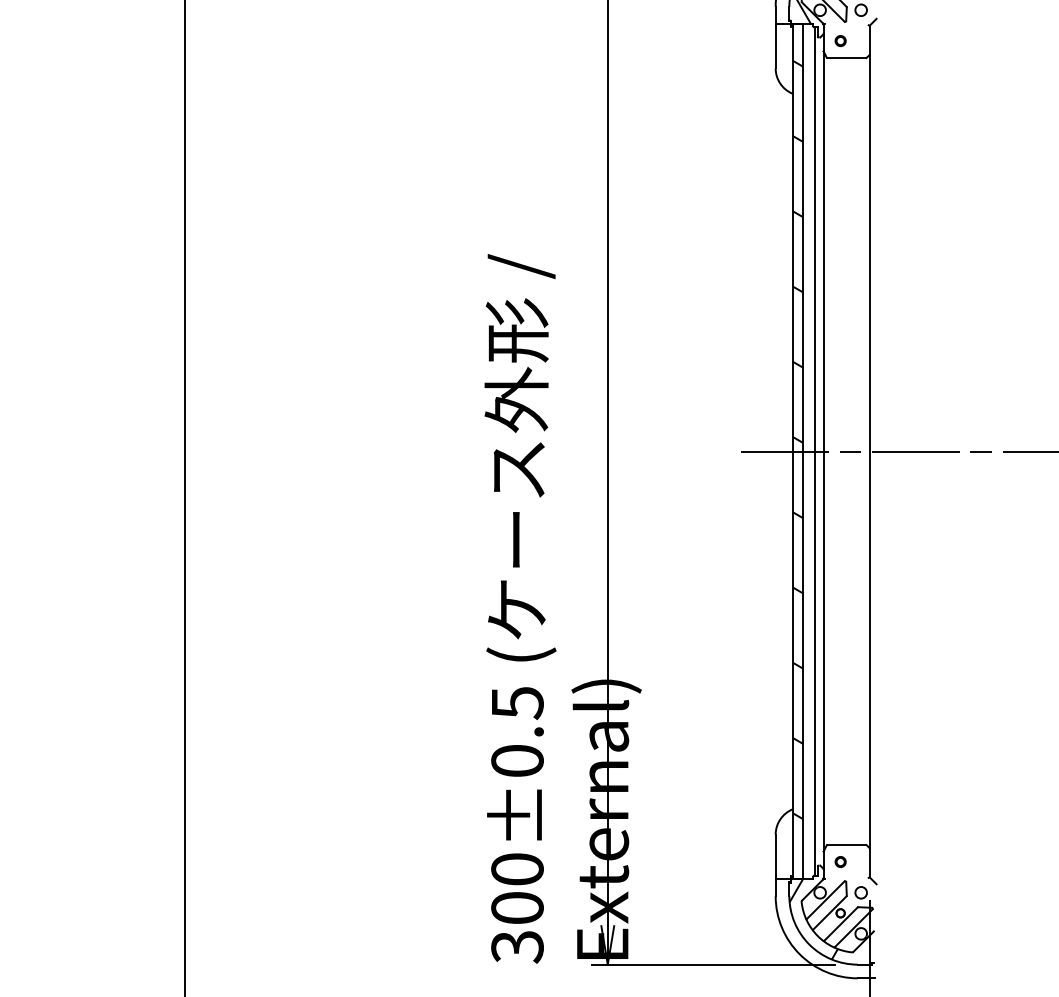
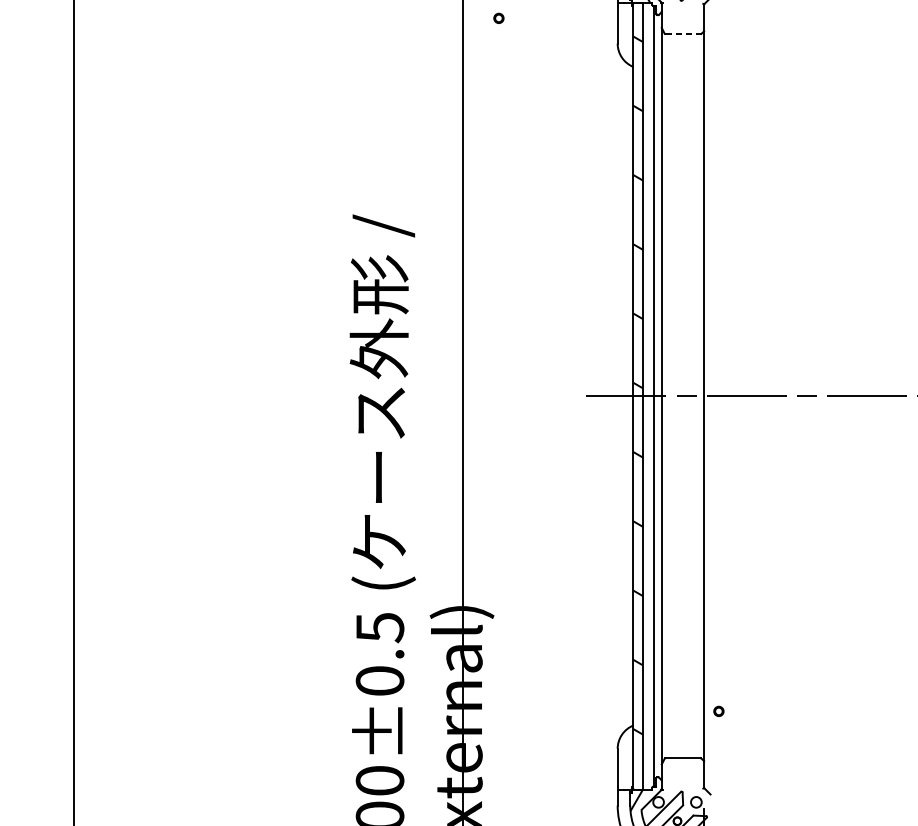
part: (840, 41) -> (498, 18), moved
line: (847, 58) -> (683, 34), solid -> dashed
part: (840, 861) -> (718, 710), moved

